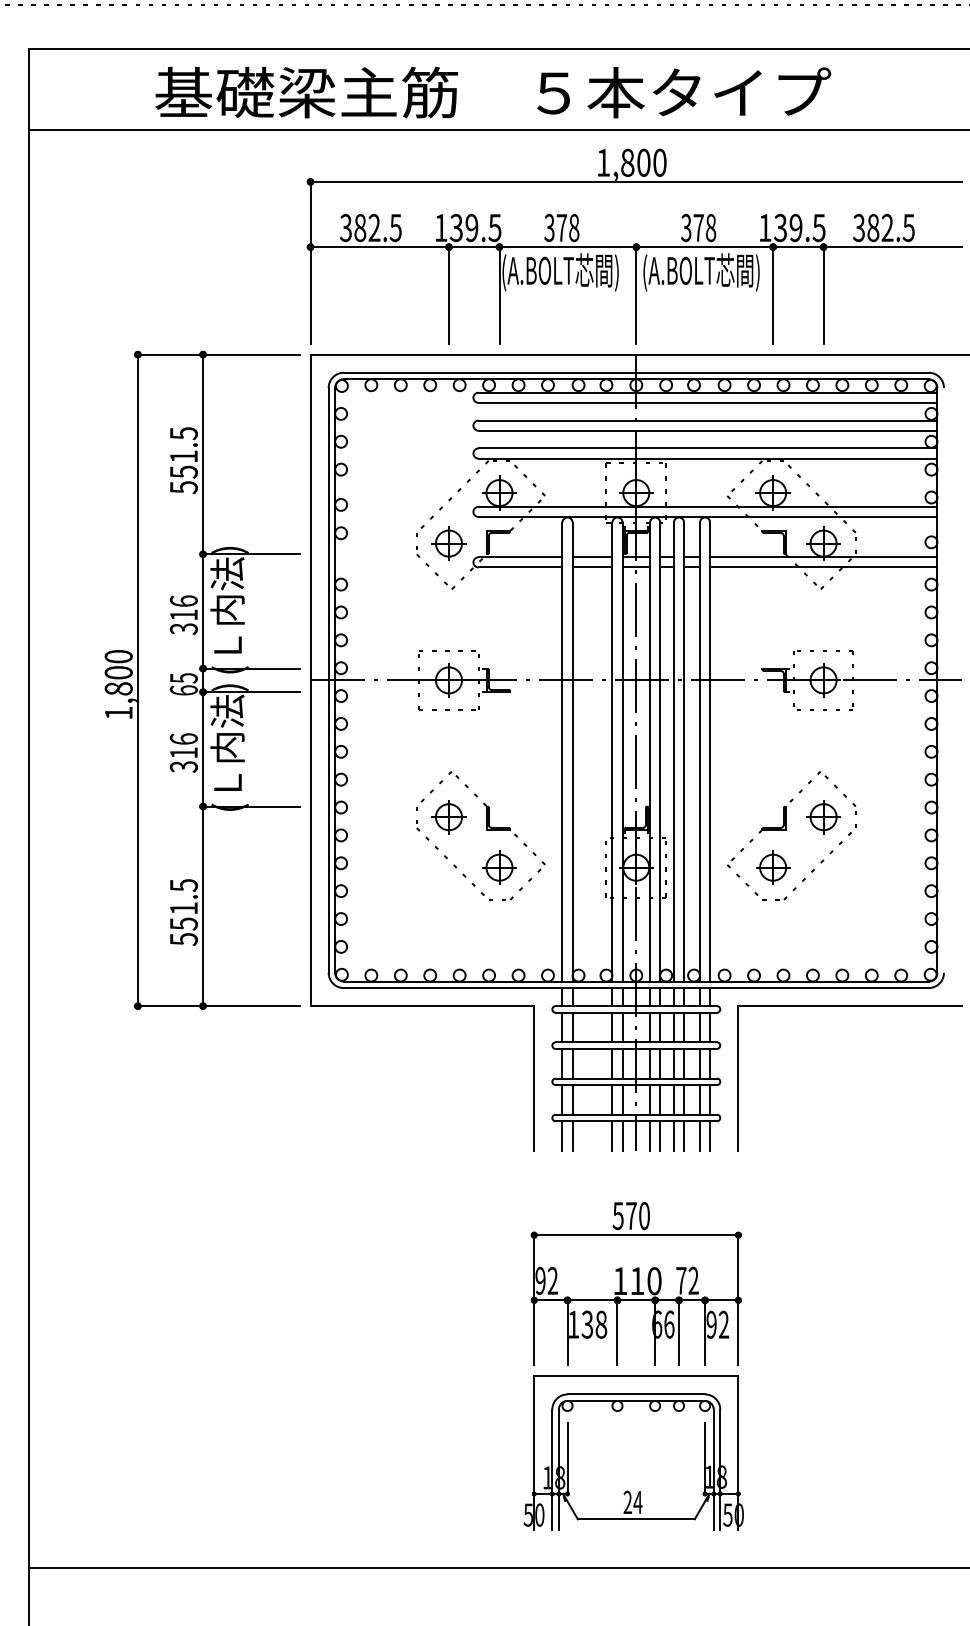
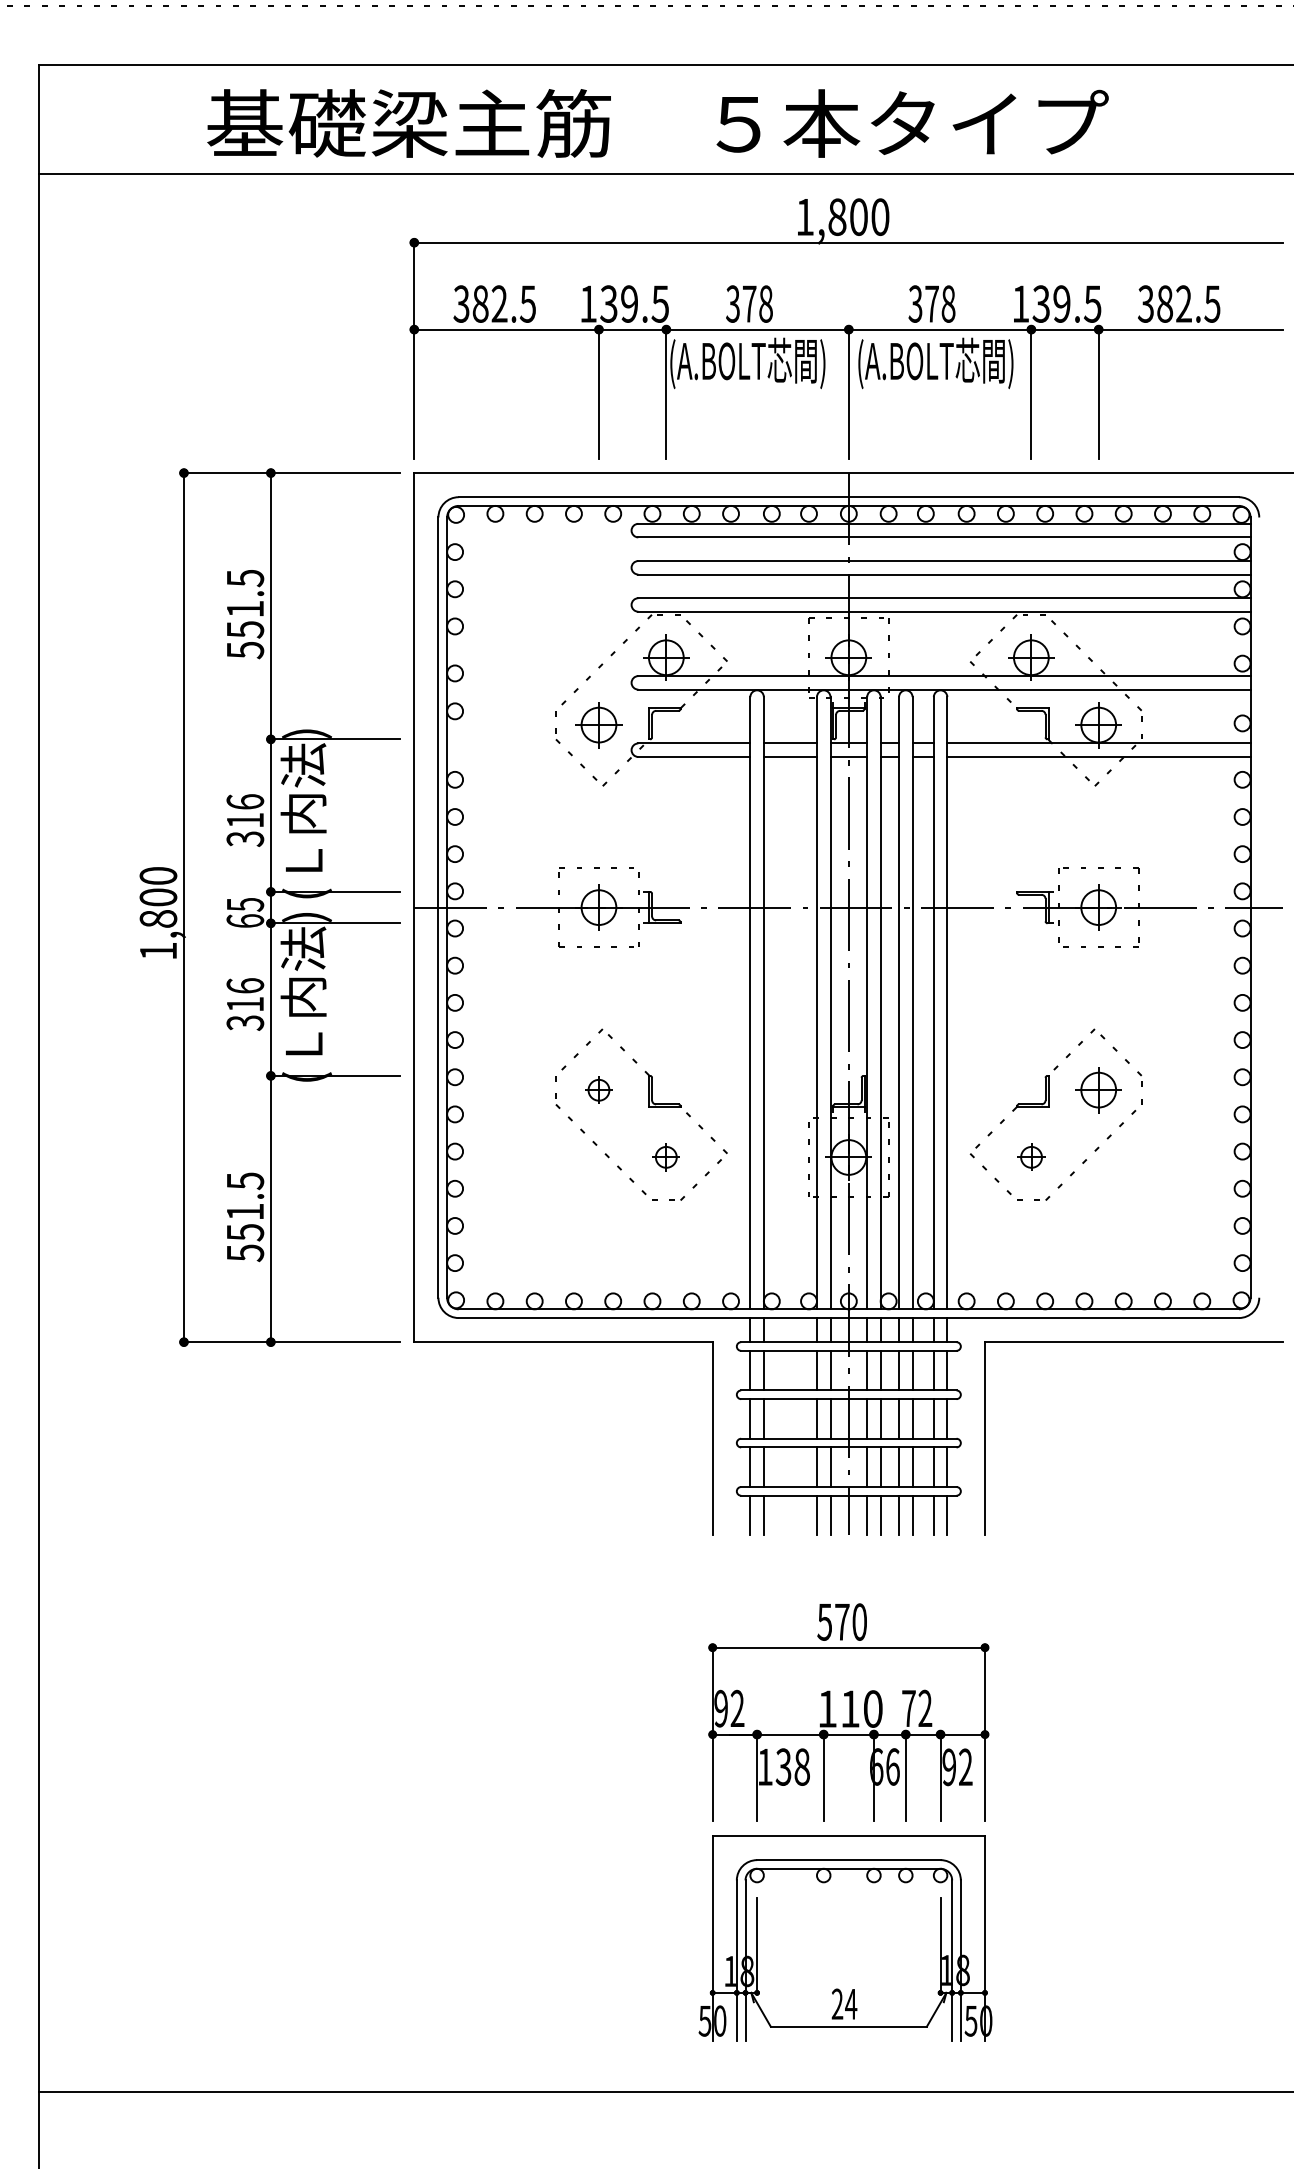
part: (448, 817) -> (598, 1090), size x0.6
part: (499, 867) -> (666, 1157), size x0.6
part: (773, 867) -> (1031, 1157), size x0.6

